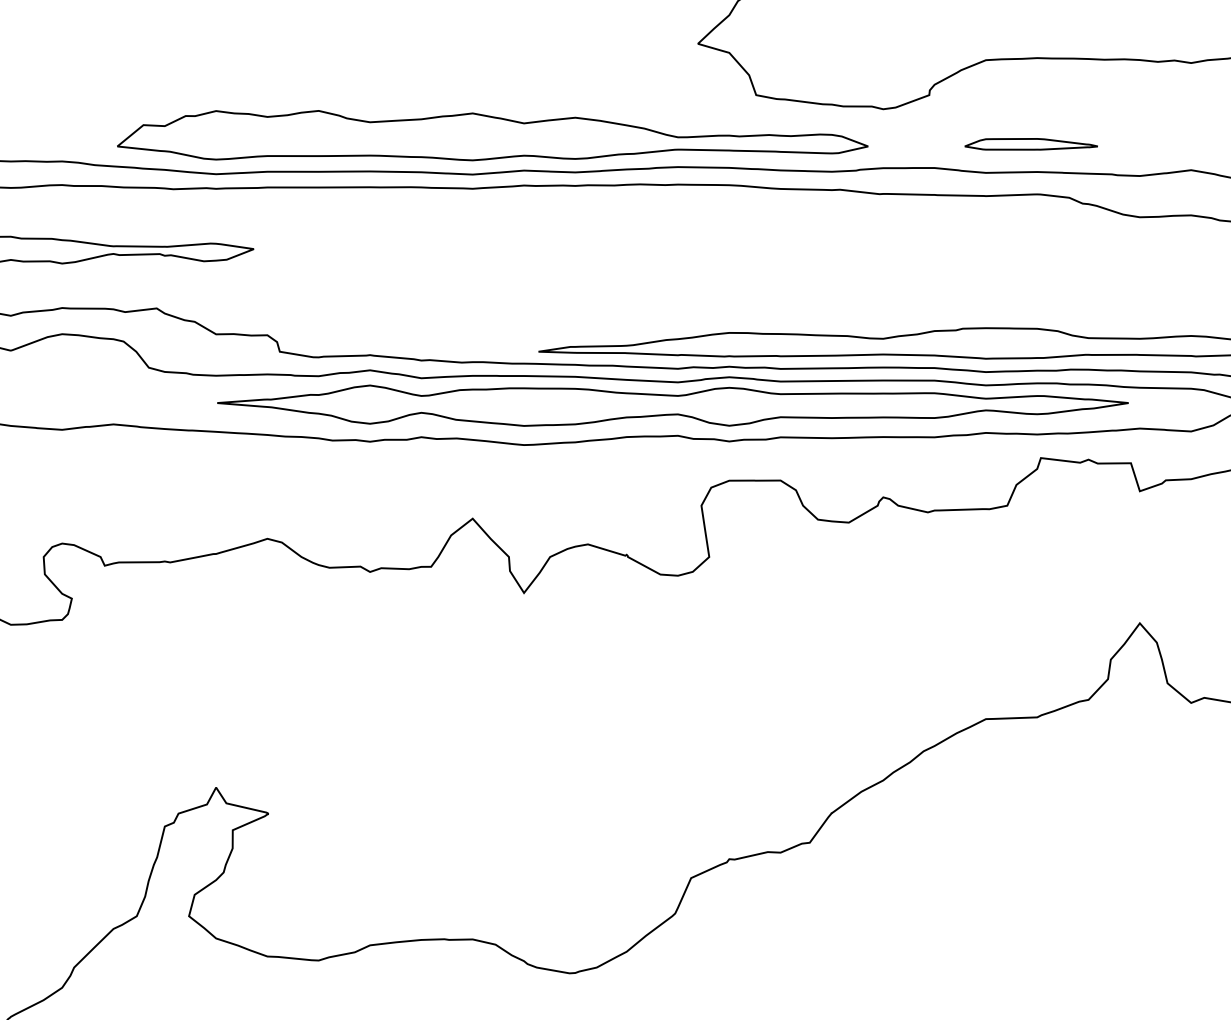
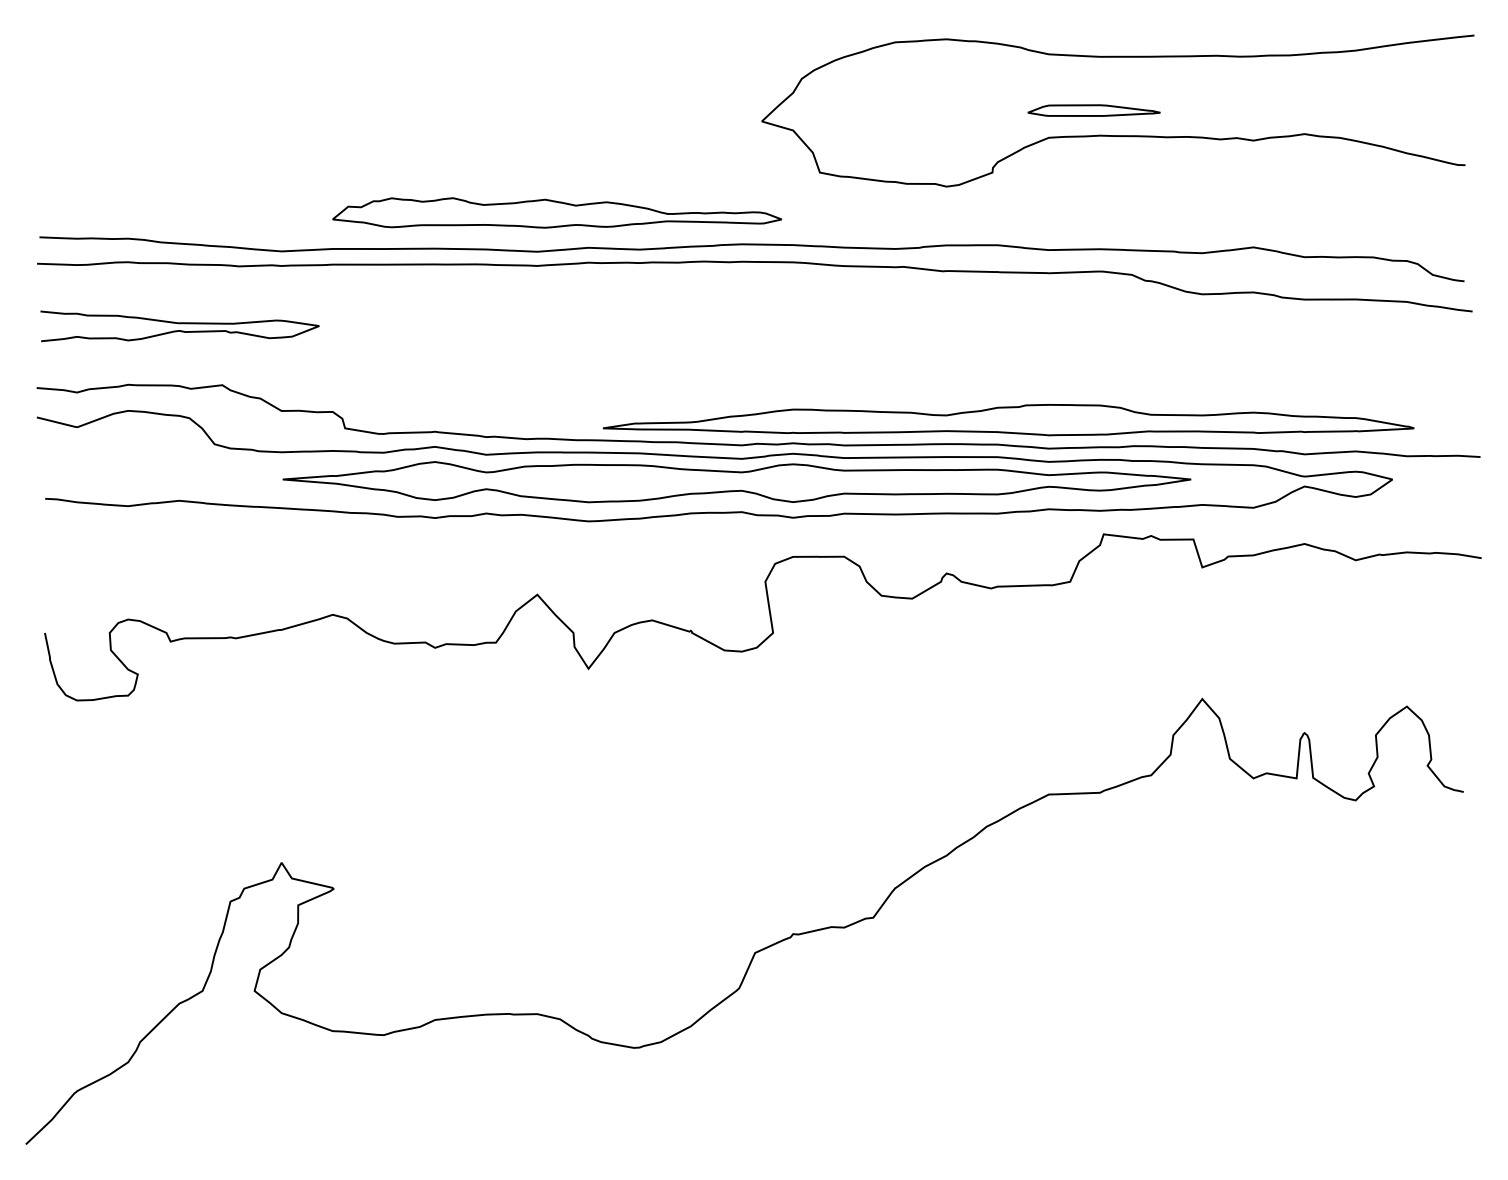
part: (491, 135) -> (556, 212), size x0.6
part: (1030, 144) -> (1093, 110), moved

